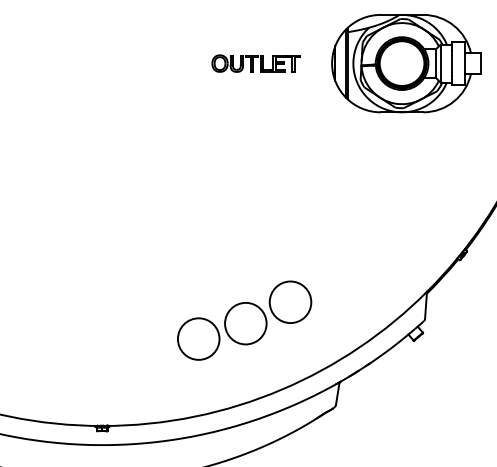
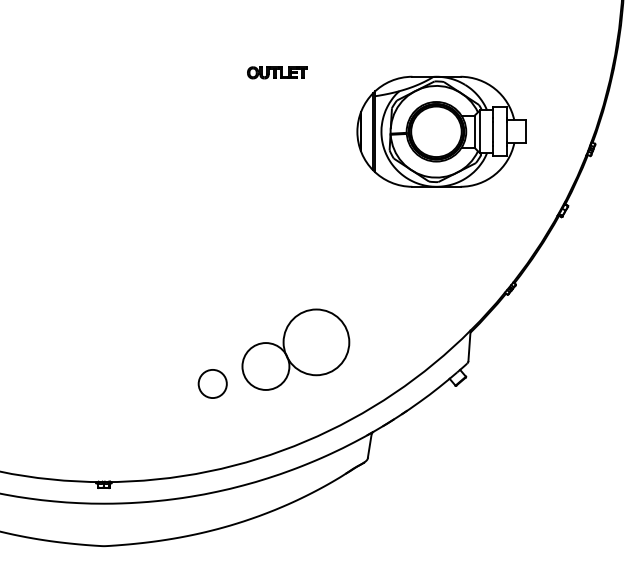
part: (256, 63) -> (277, 72), size x0.6
part: (406, 63) -> (441, 131), moved
circle: (289, 301) -> (315, 341), size x1.4
circle: (198, 338) -> (212, 383), size x0.6

